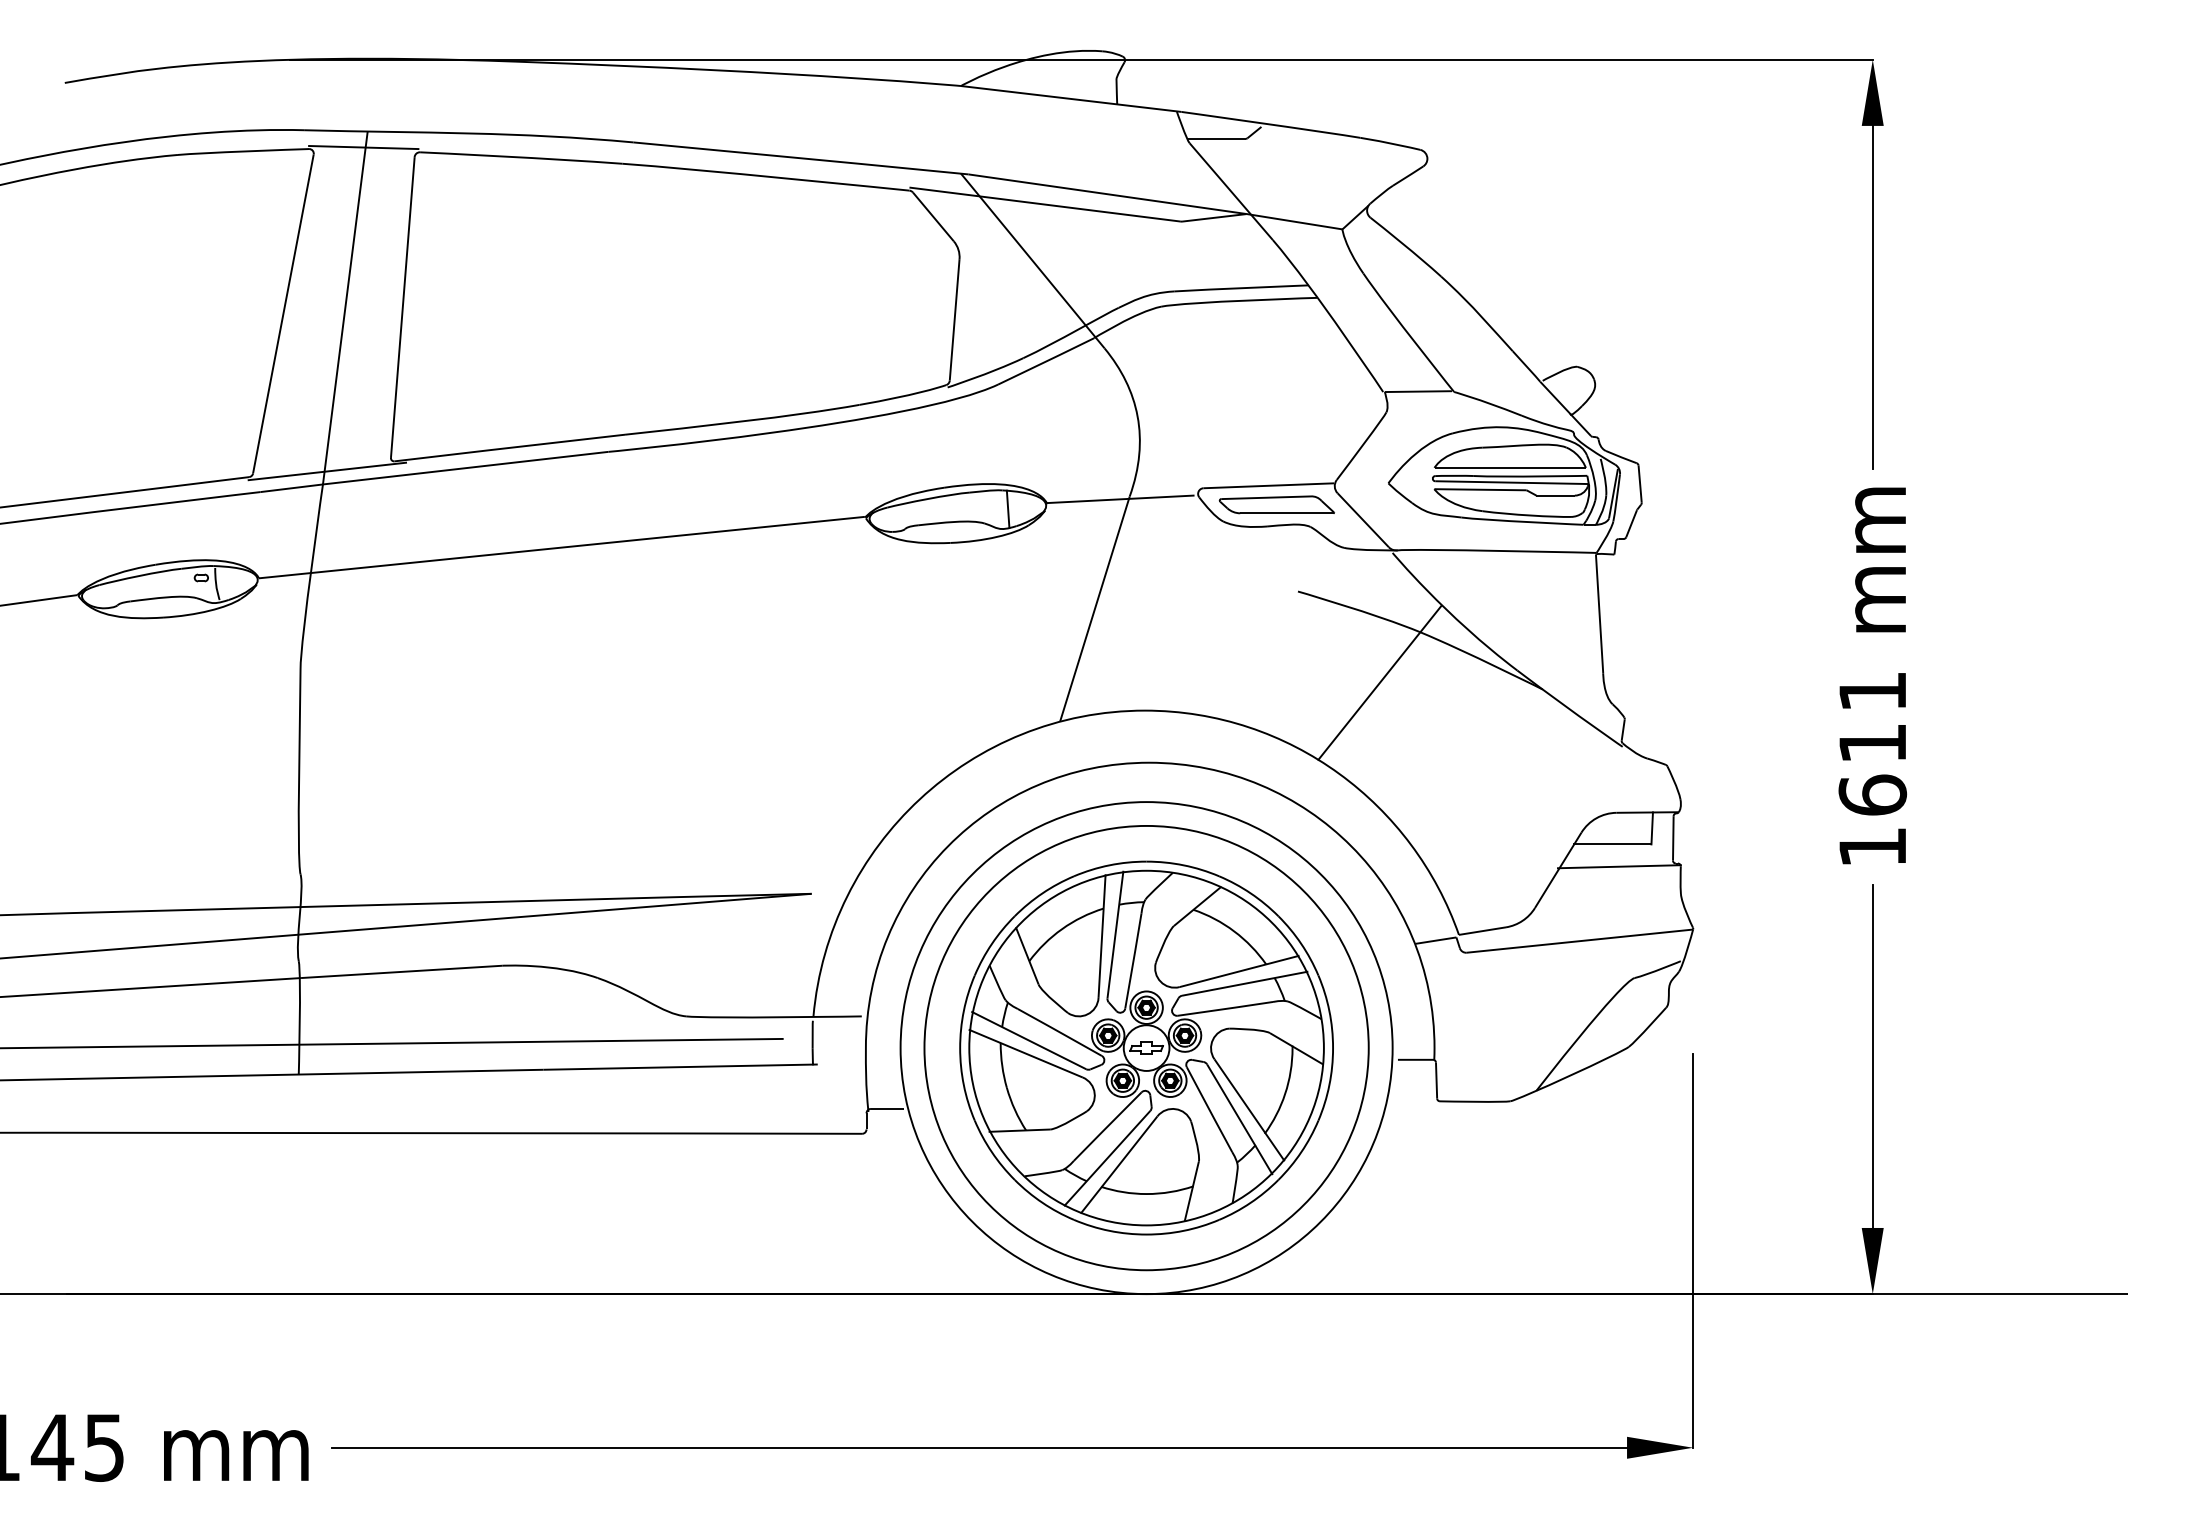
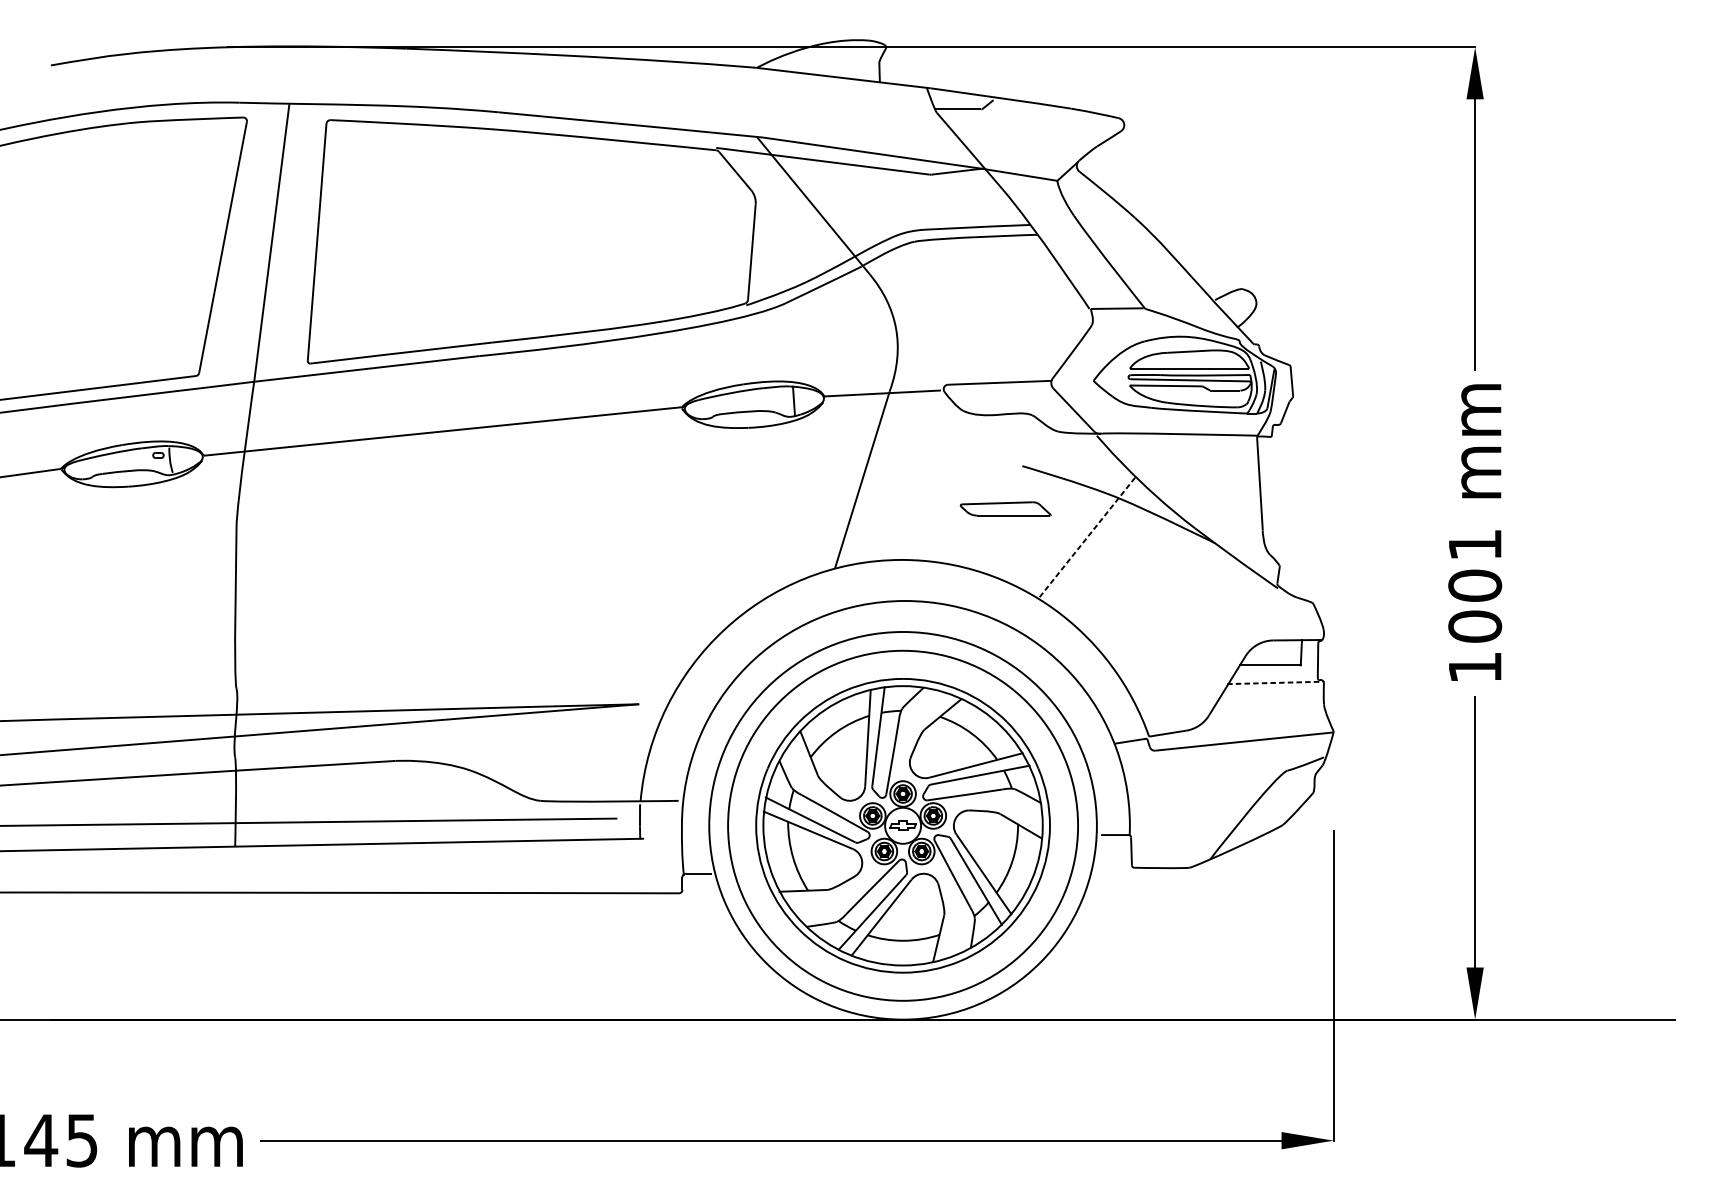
line: (363, 147) -> (286, 116), removed
line: (327, 471) -> (257, 371), removed
part: (1276, 504) -> (1005, 508), moved
line: (1379, 683) -> (1086, 538), solid -> dashed
text: (1872, 768) -> (1474, 605), 1611 -> 1001
line: (1619, 866) -> (1275, 682), solid -> dashed

